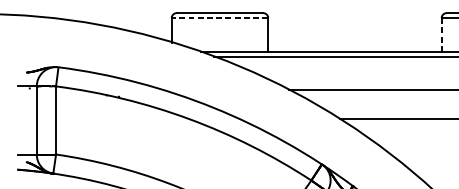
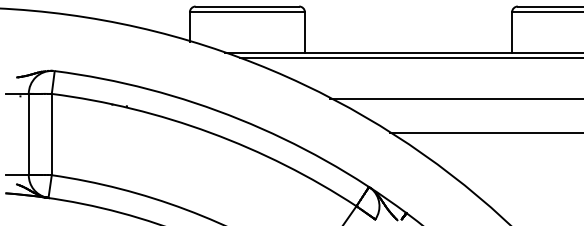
line: (220, 18) -> (247, 12), dashed -> solid
line: (442, 34) -> (512, 31), dashed -> solid

